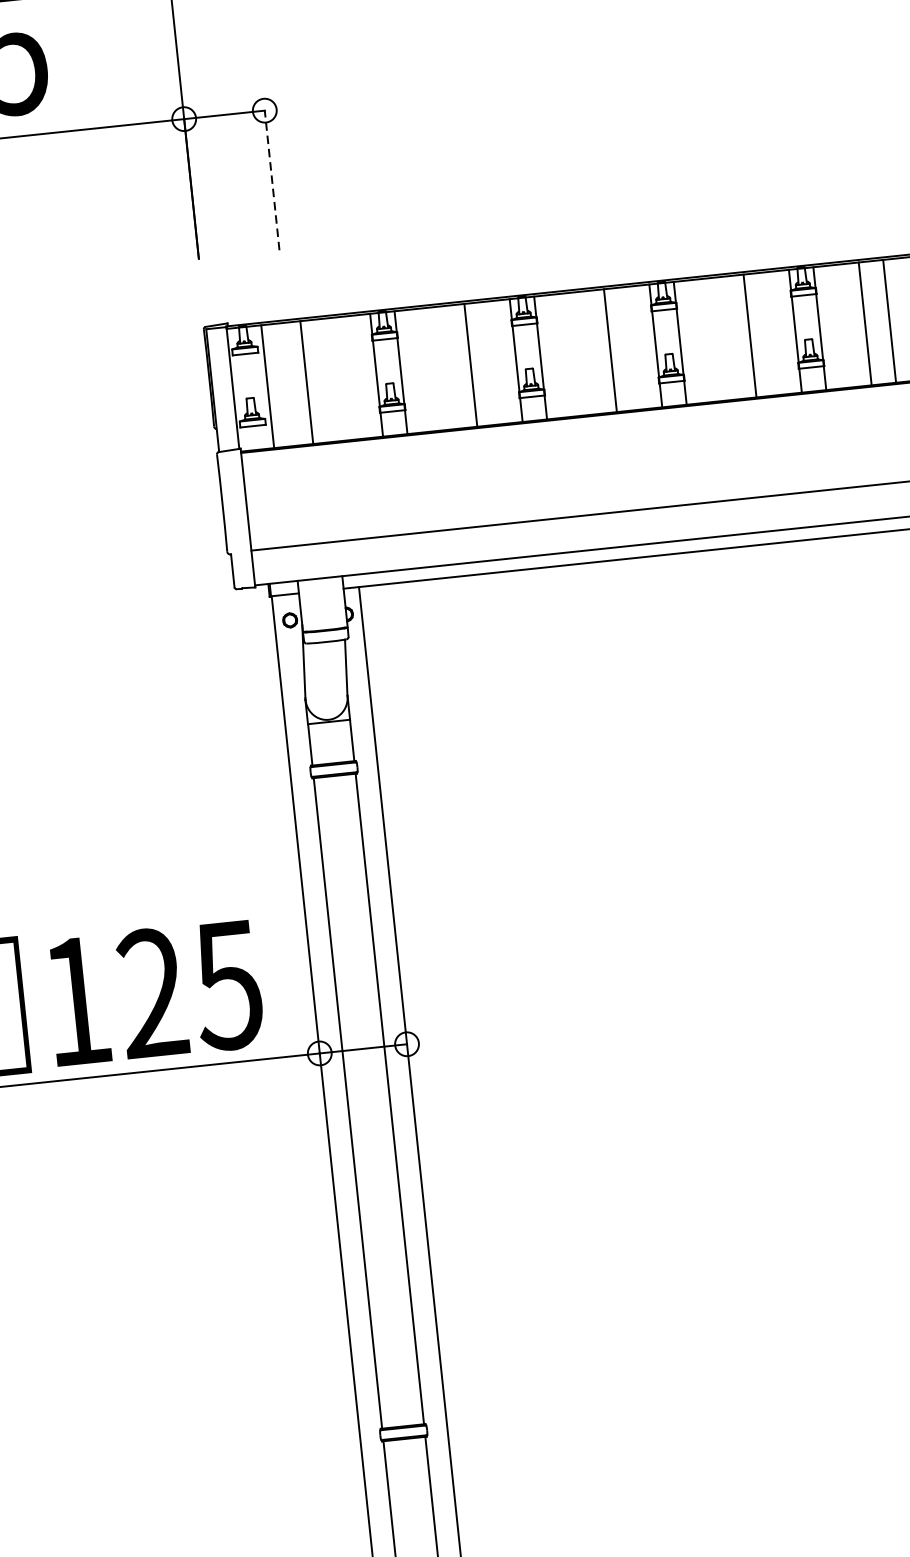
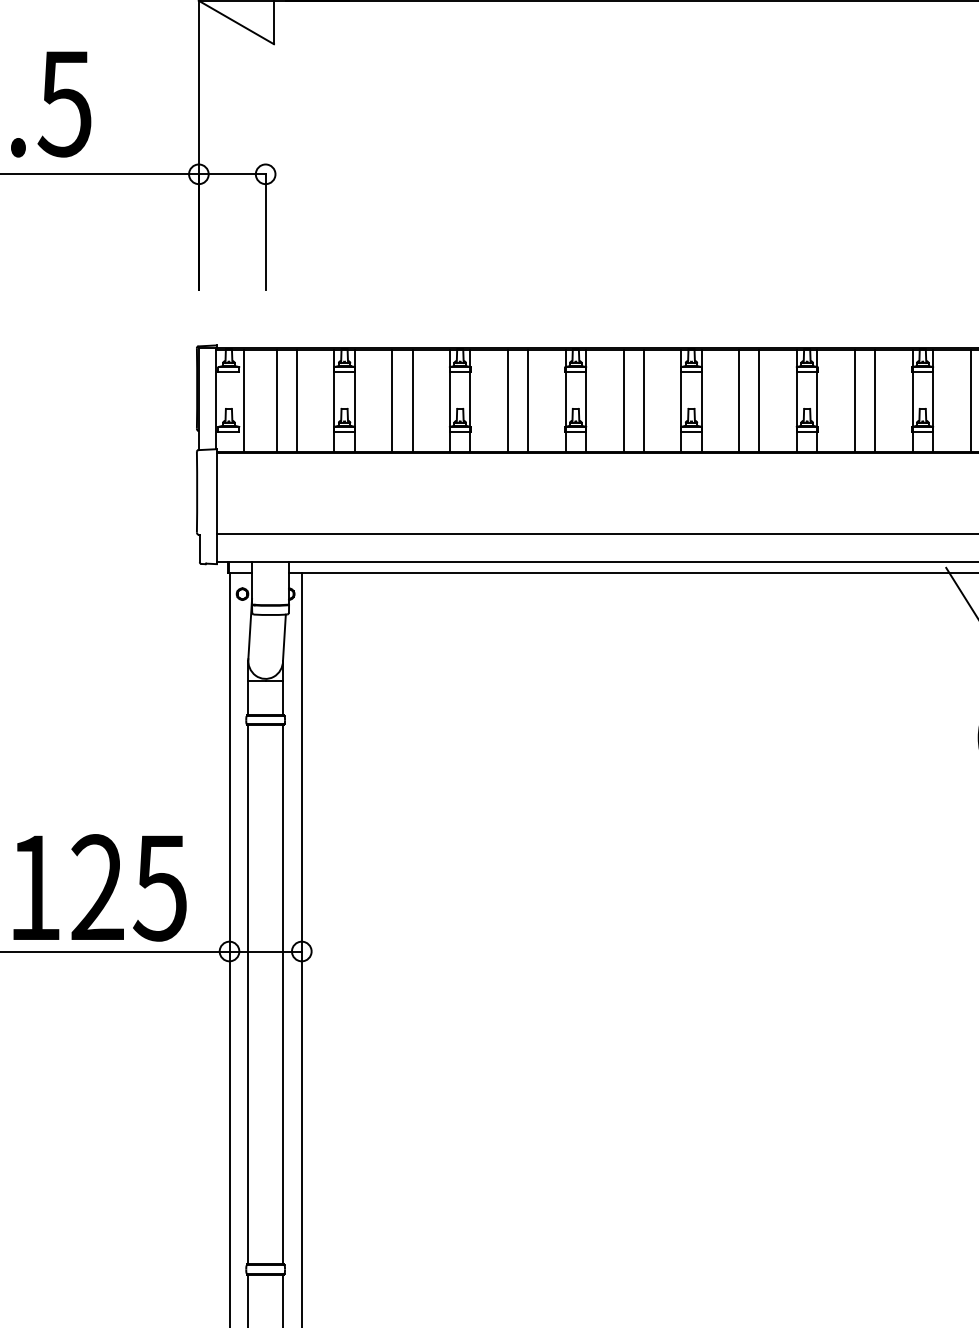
line: (271, 179) -> (265, 231), dashed -> solid
line: (725, 338) -> (623, 400), added
line: (585, 353) -> (507, 400), added
line: (446, 367) -> (392, 400), added
line: (330, 379) -> (296, 400), added

